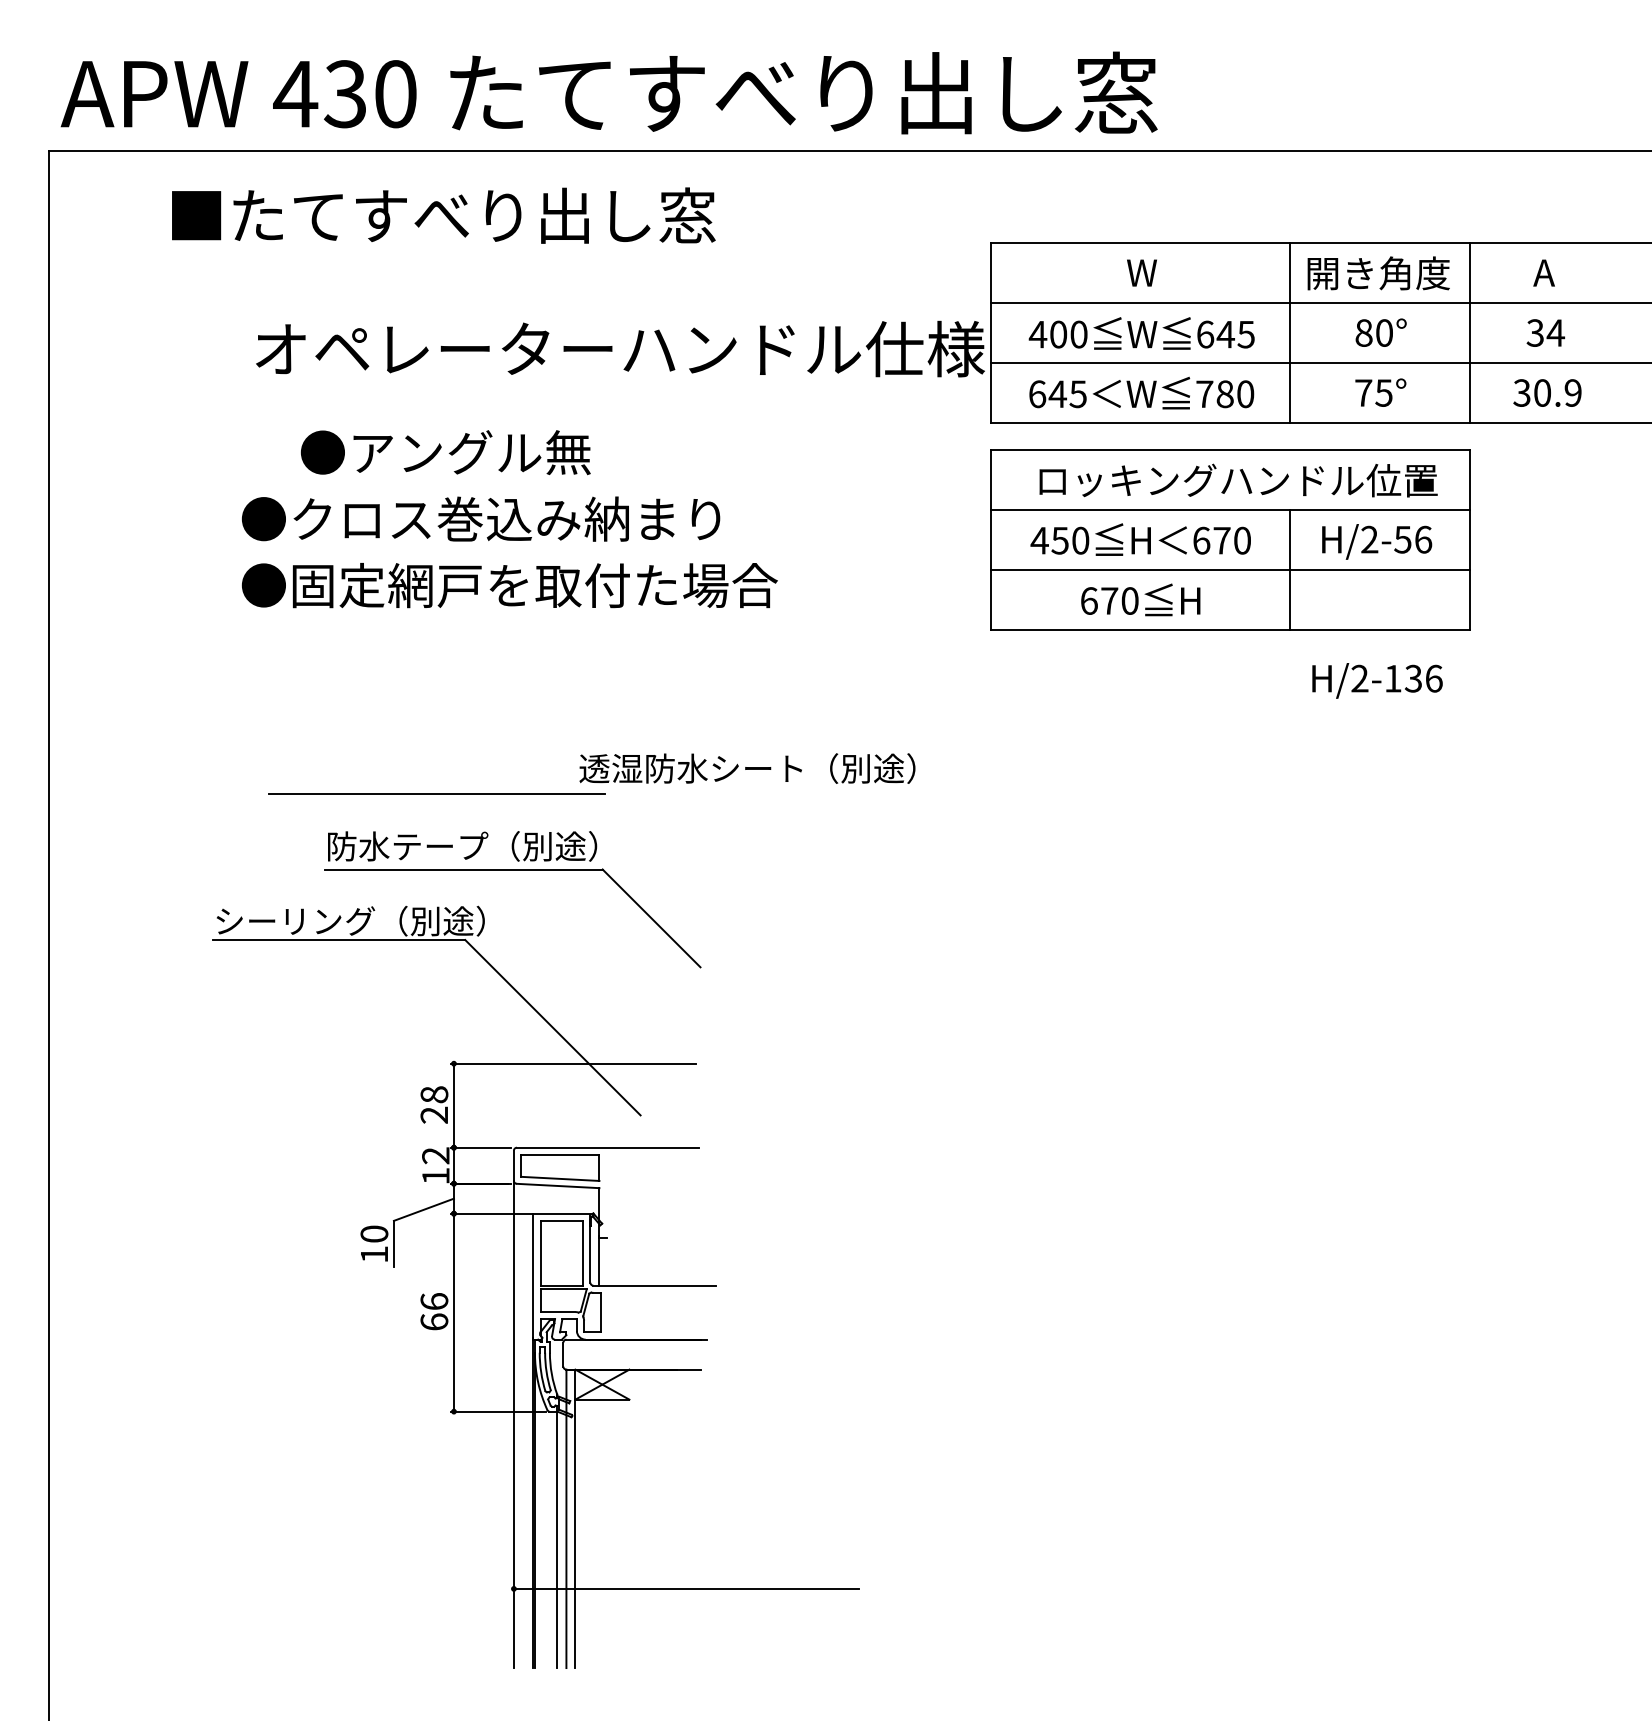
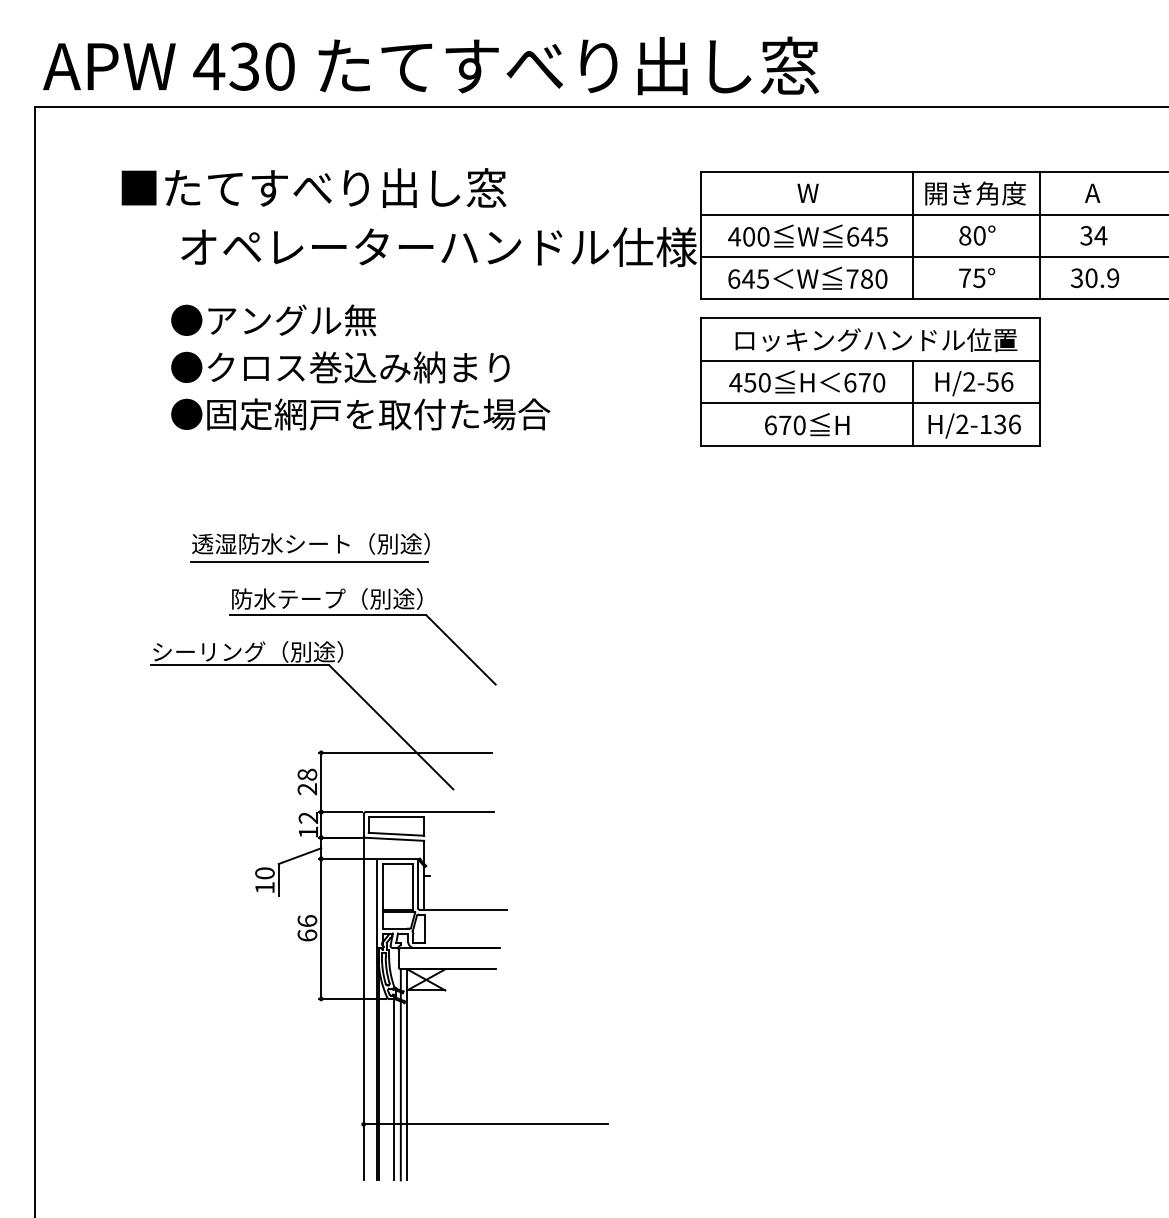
text: (443, 215) -> (313, 187), moved
text: (445, 452) -> (273, 320), moved
text: (1377, 680) -> (974, 425), moved
text: (747, 768) -> (311, 543), moved

